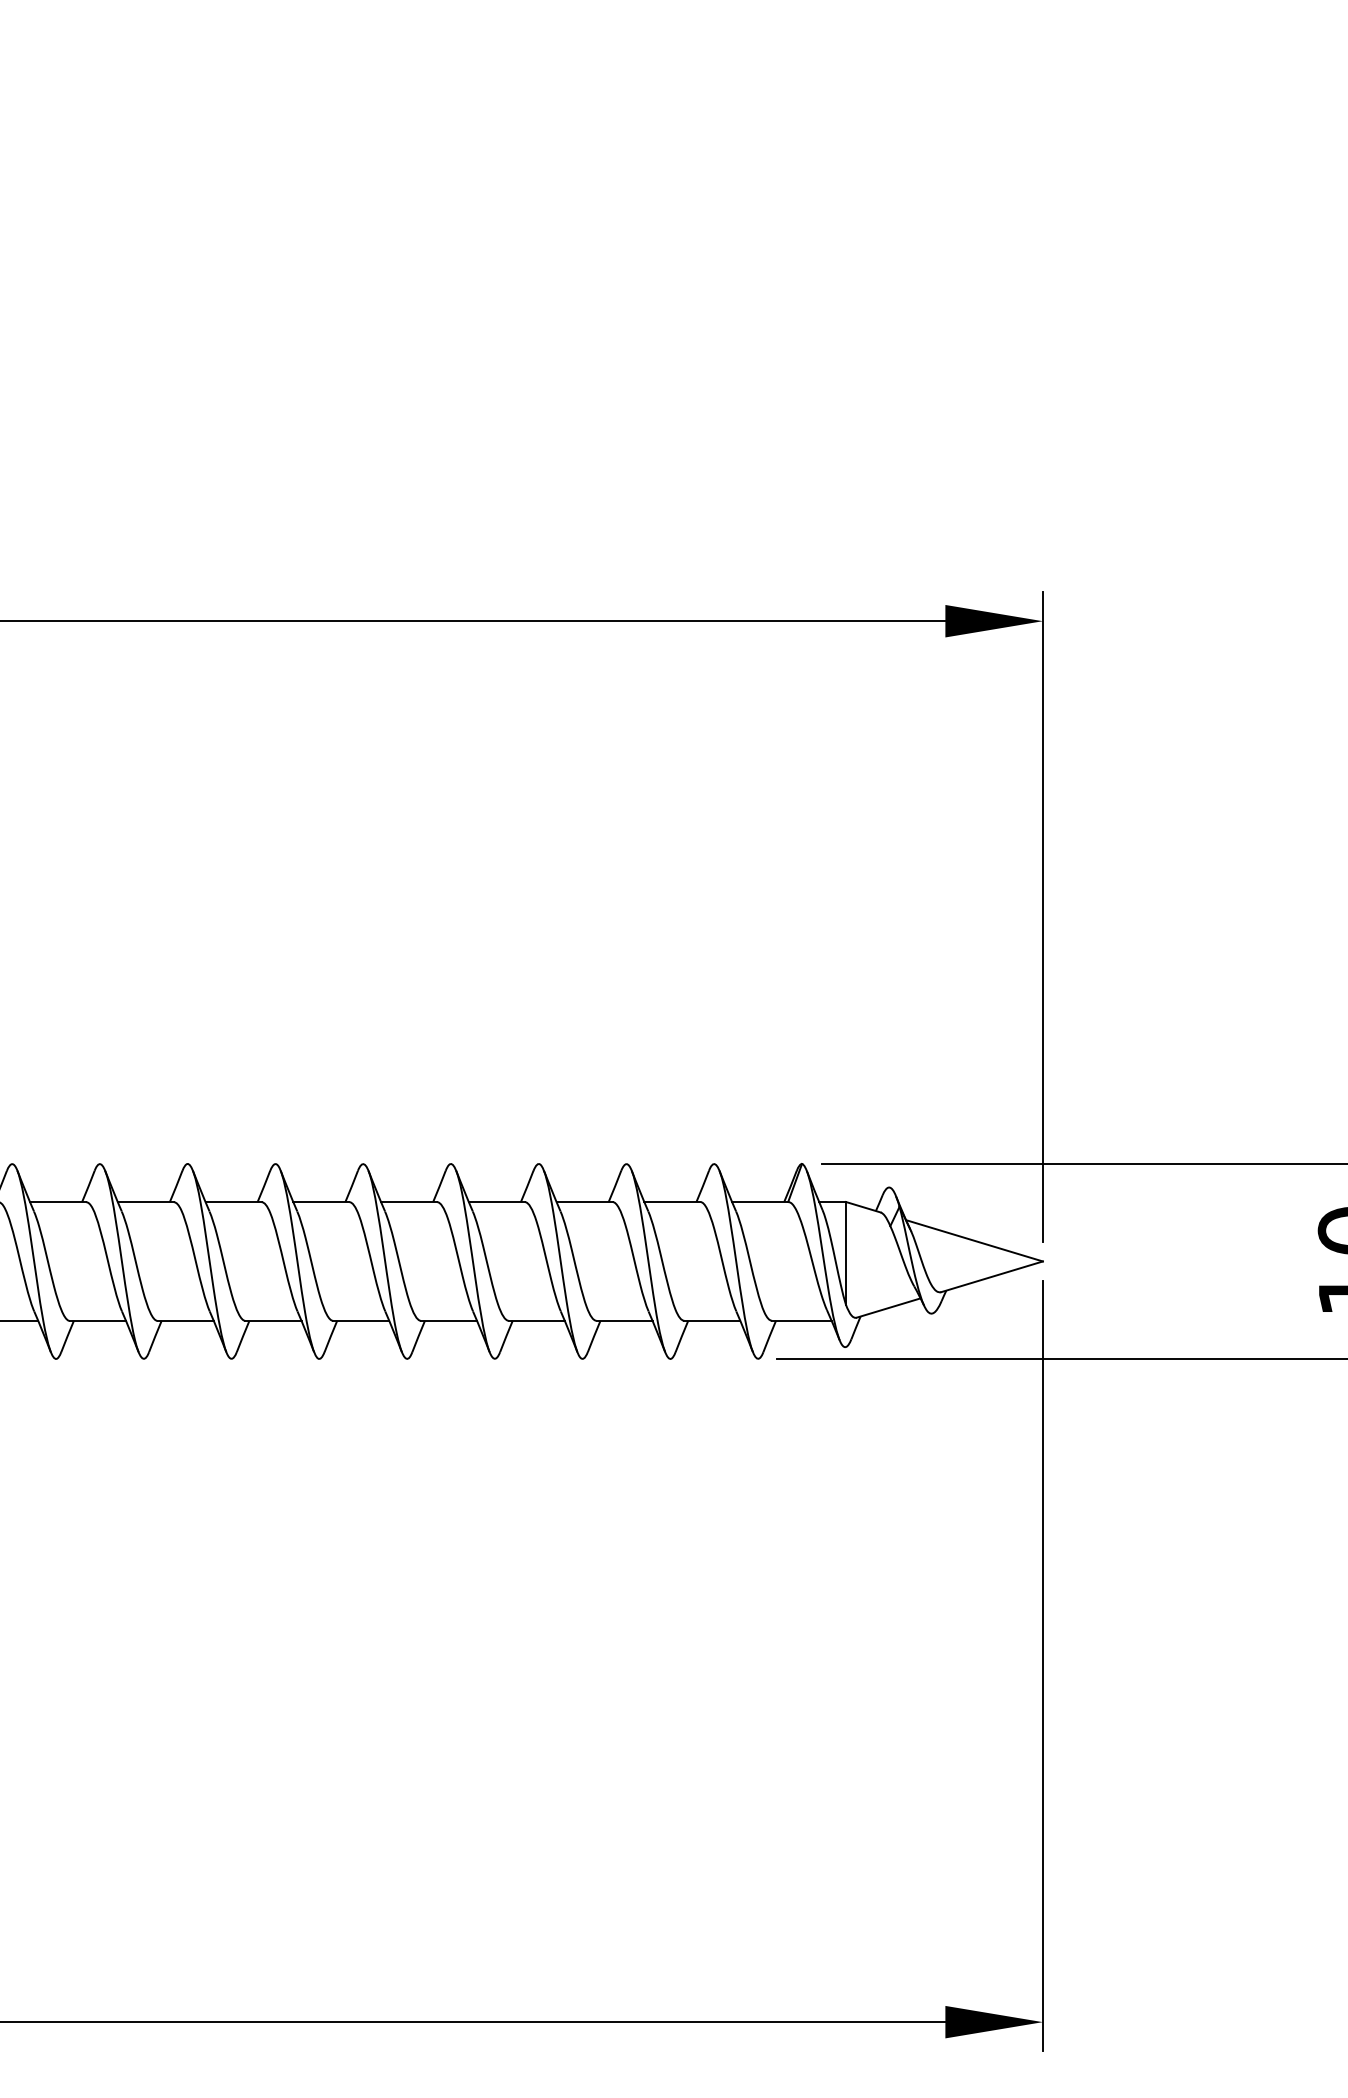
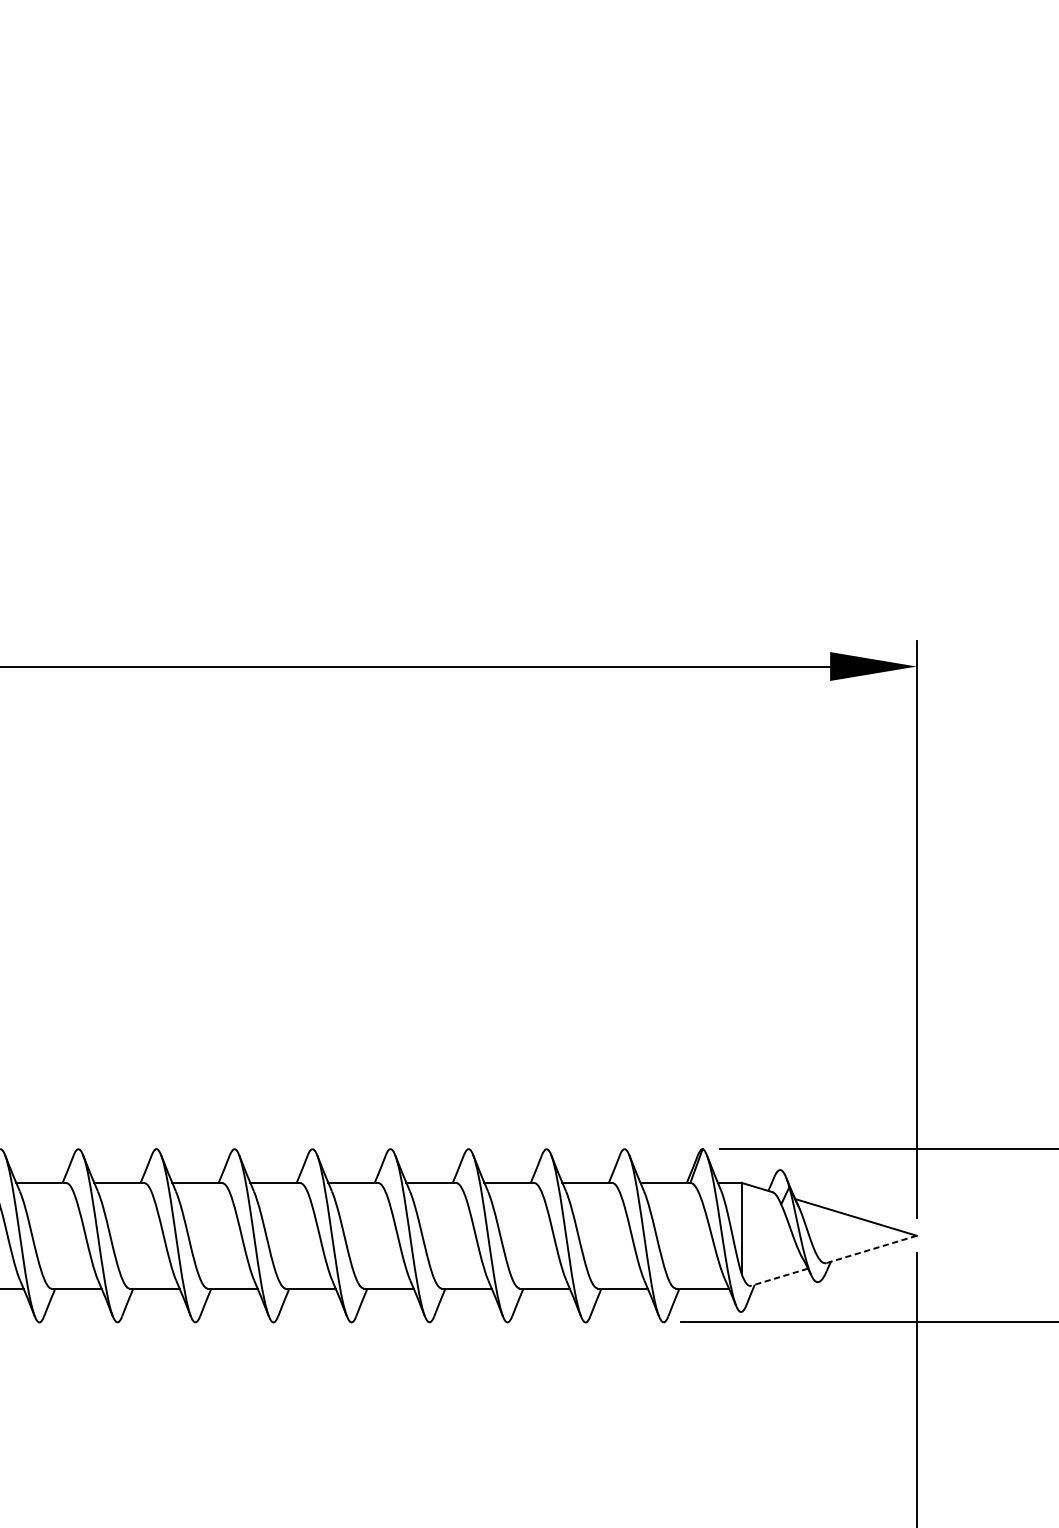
line: (991, 1276) -> (871, 1249), solid -> dashed
line: (888, 1308) -> (779, 1277), solid -> dashed

